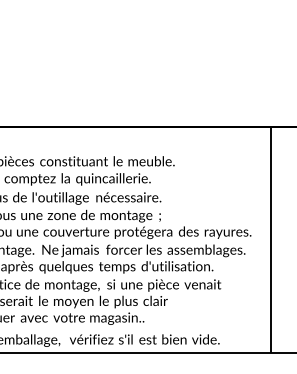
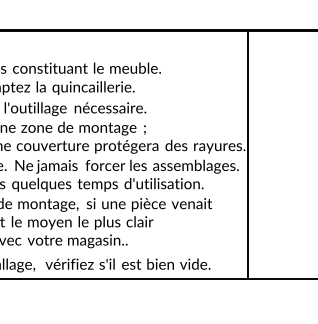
line: (270, 239) -> (247, 154), moved

